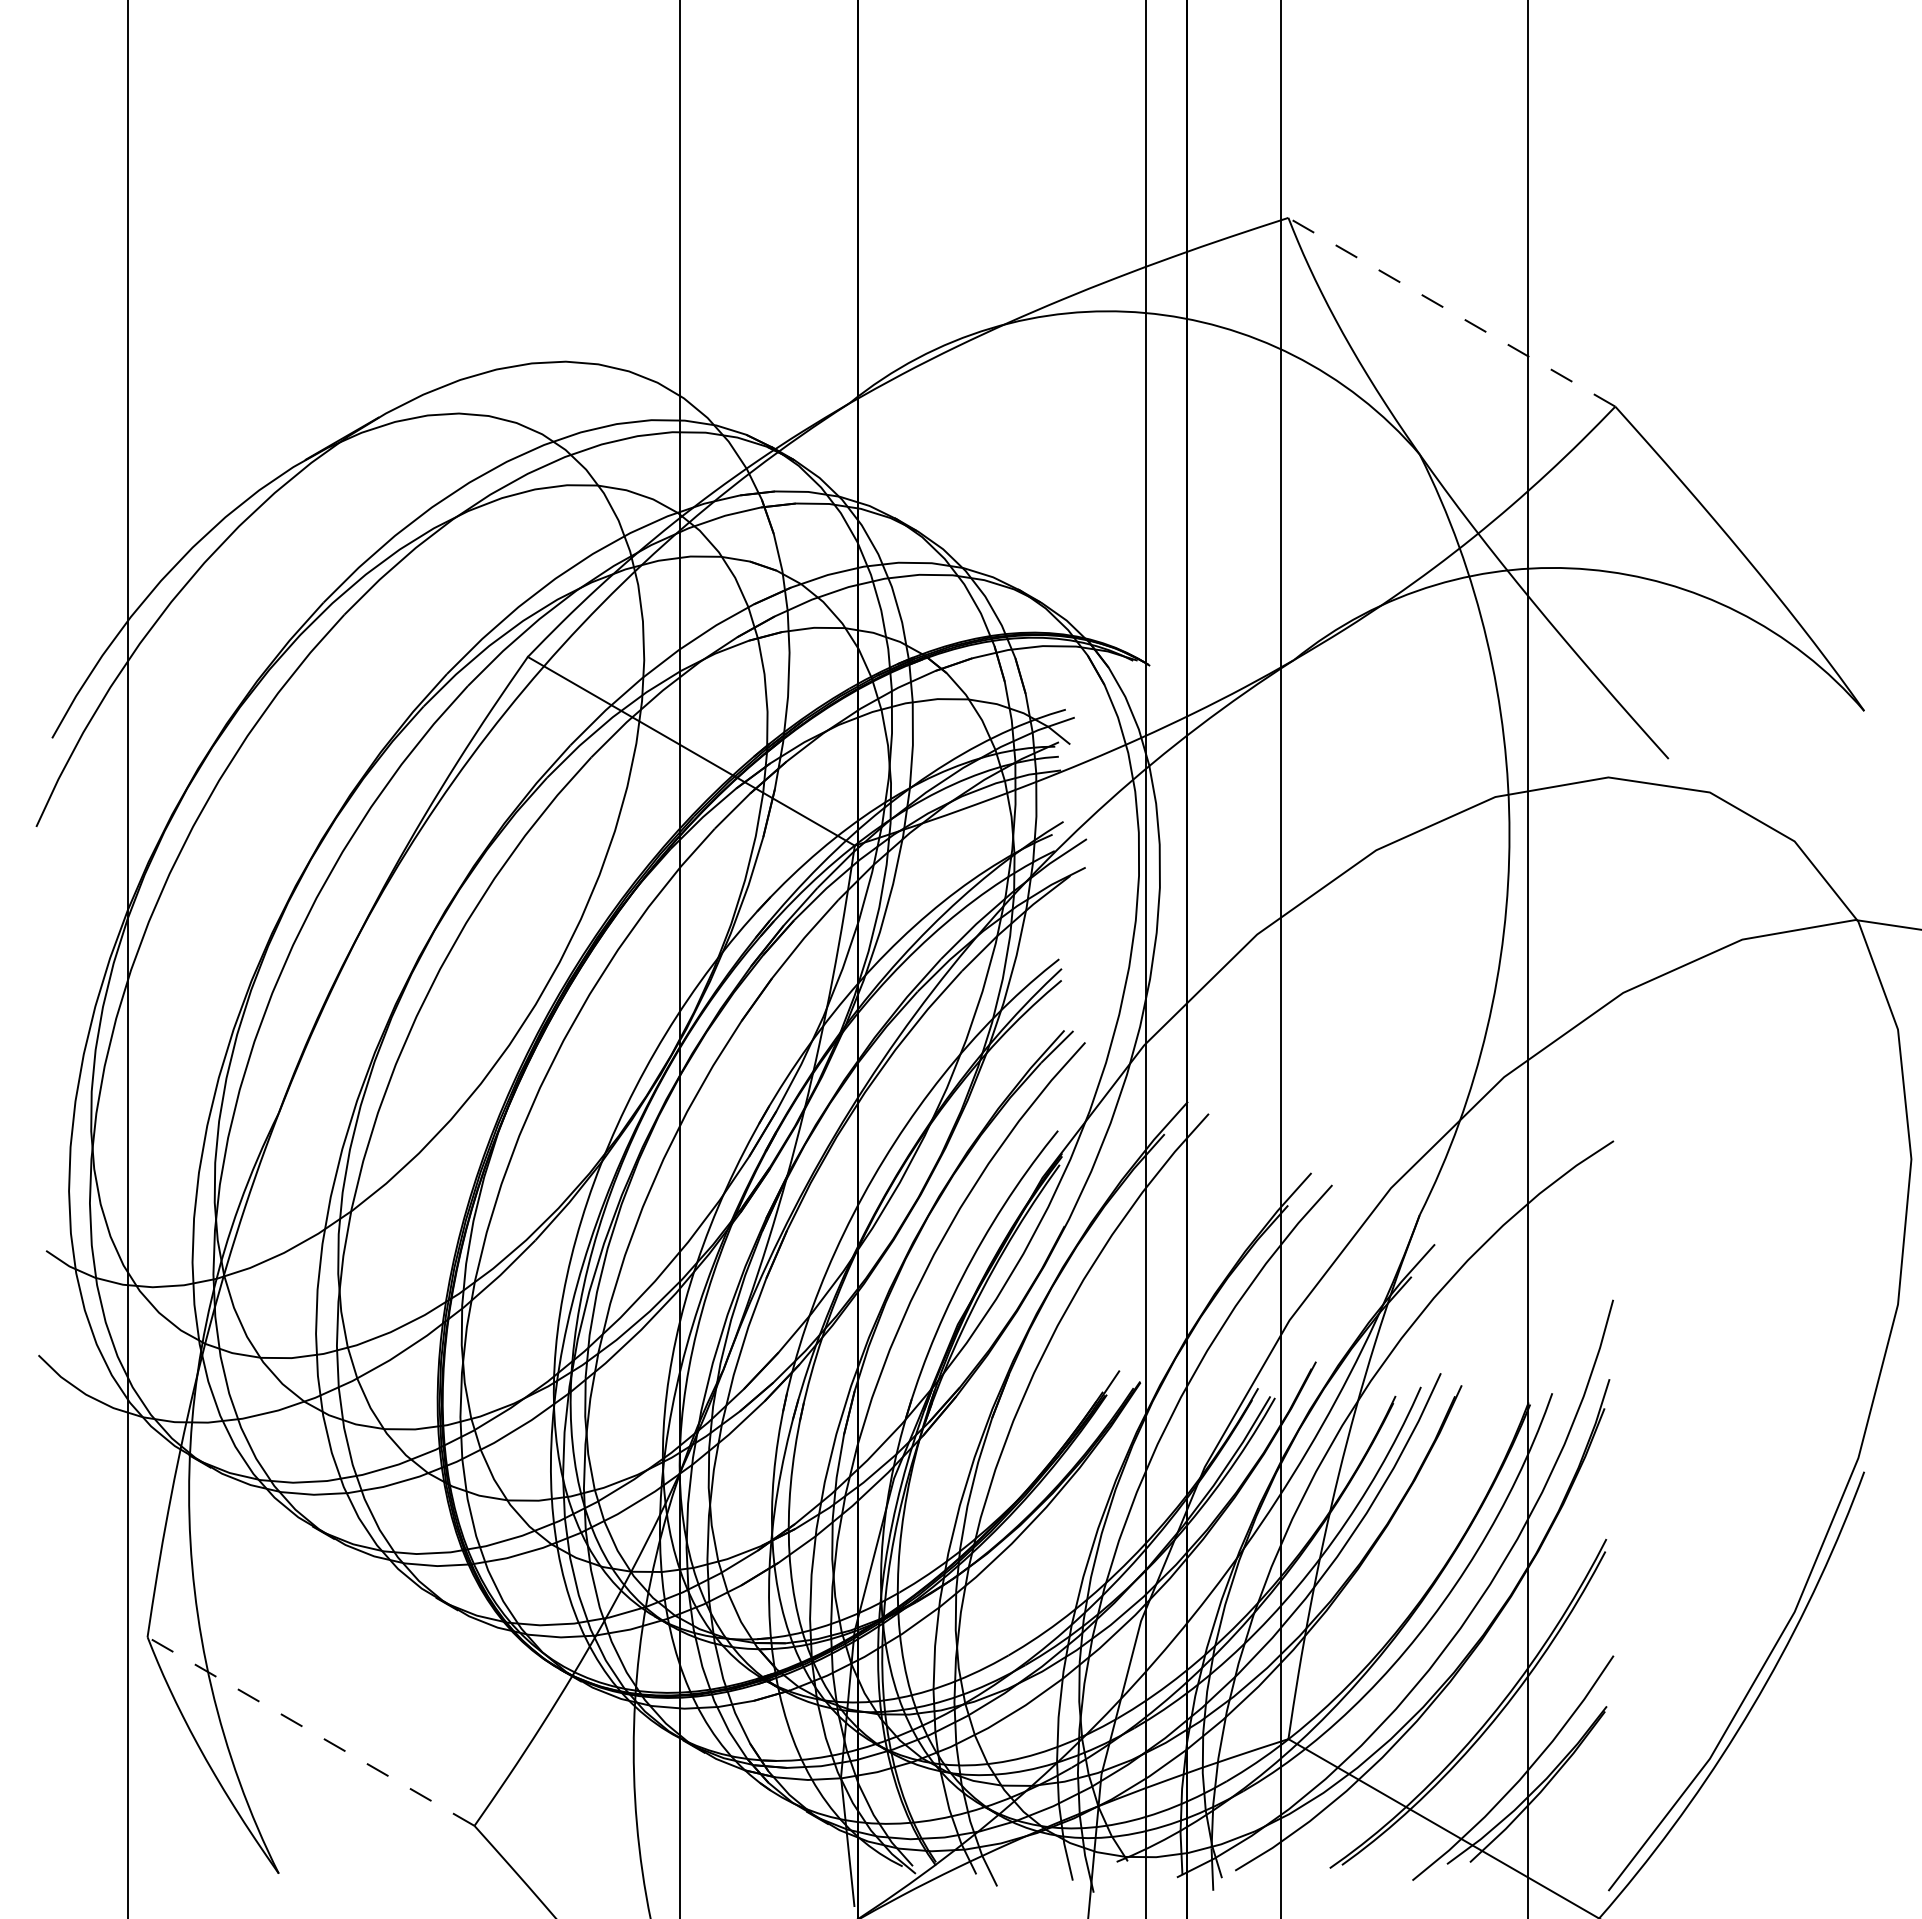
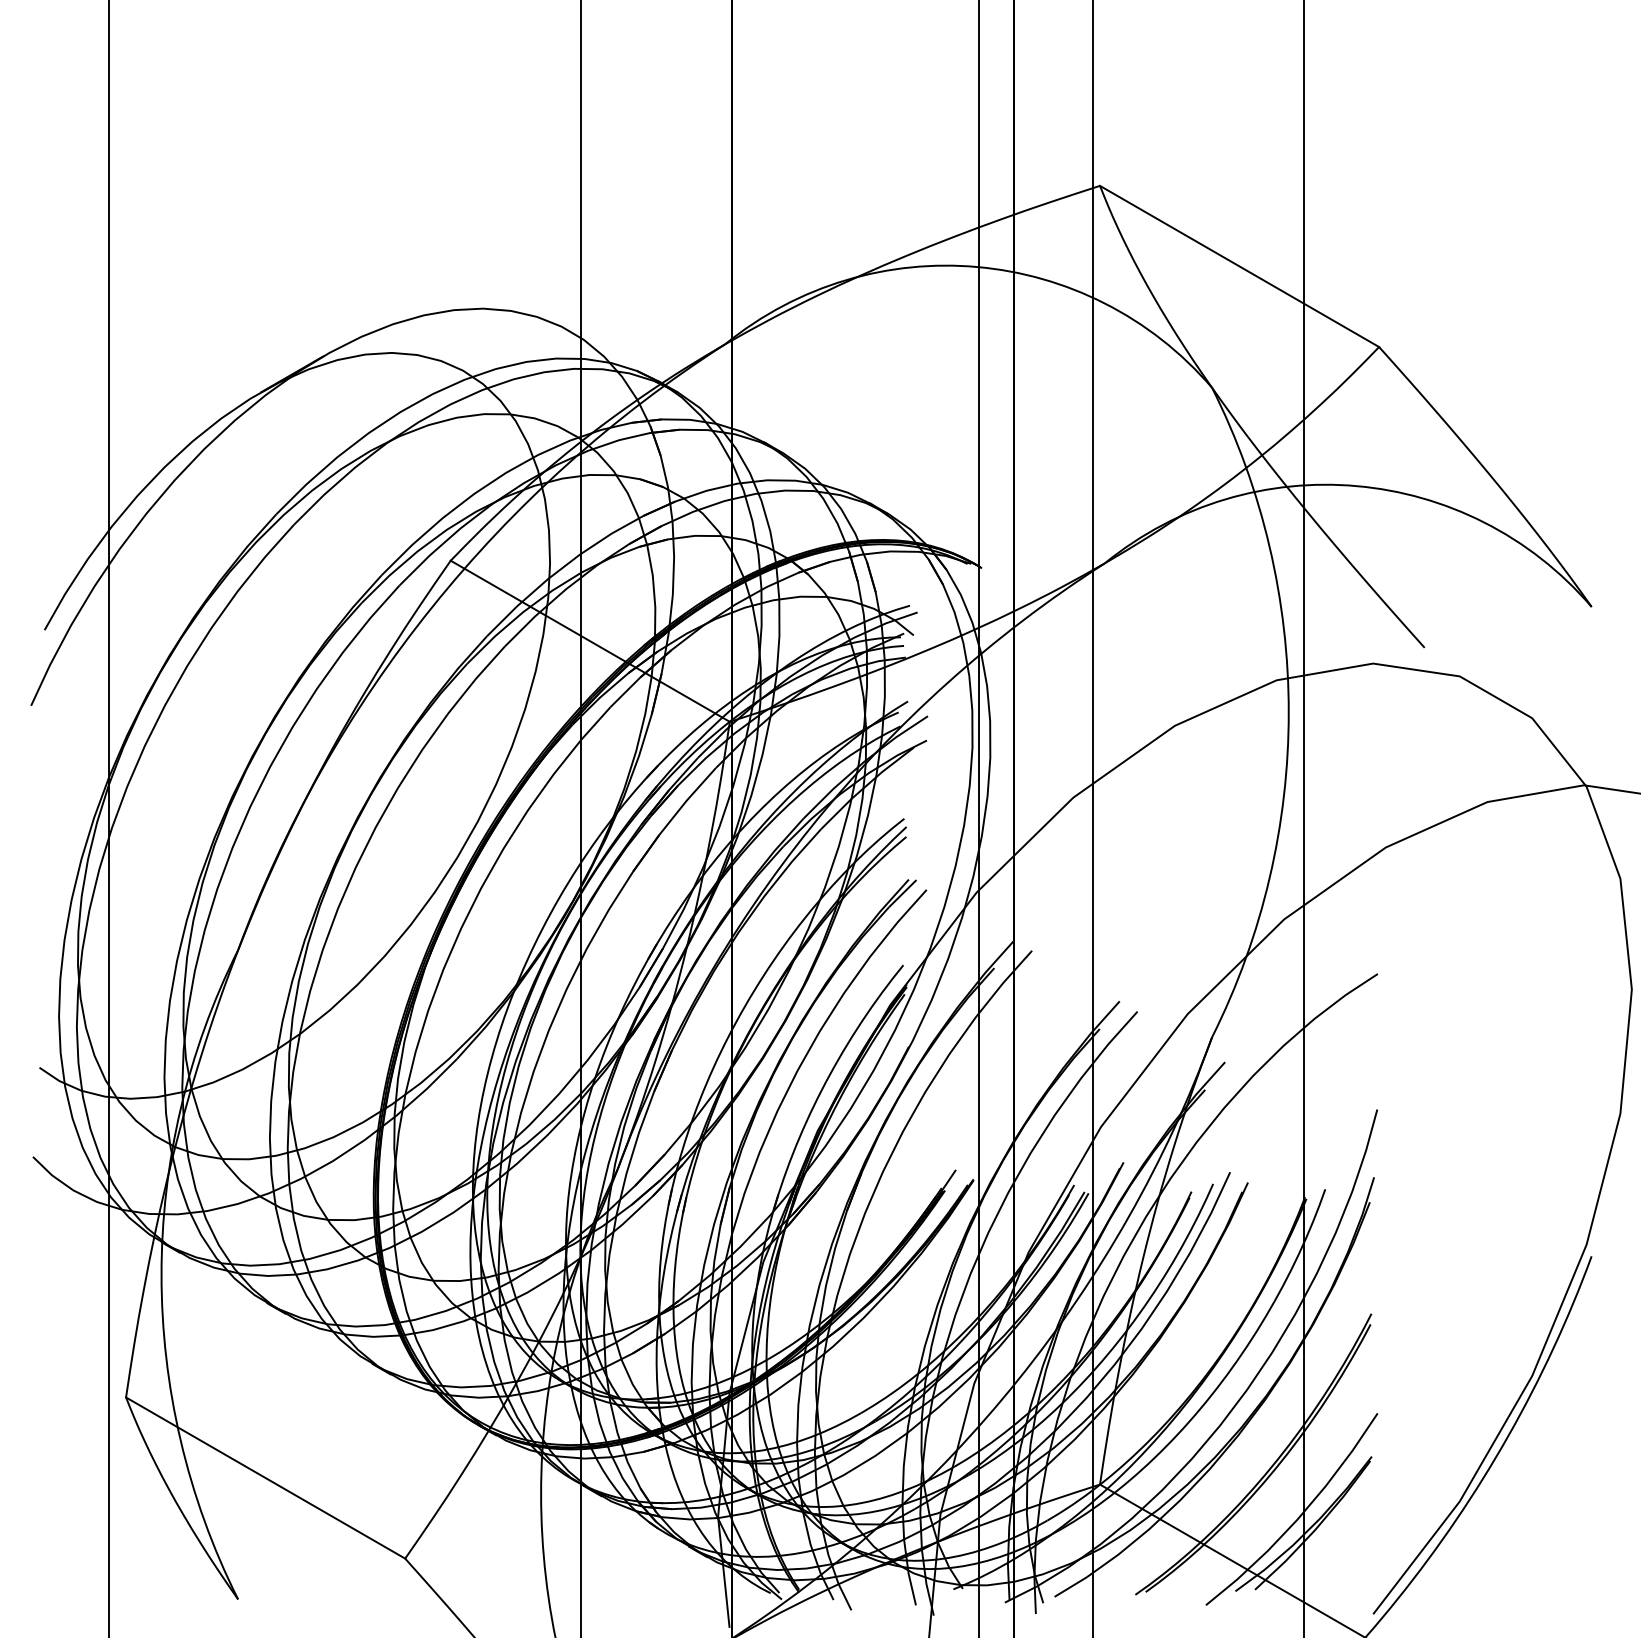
line: (1451, 312) -> (1239, 266), dashed -> solid
line: (311, 1731) -> (266, 1478), dashed -> solid

